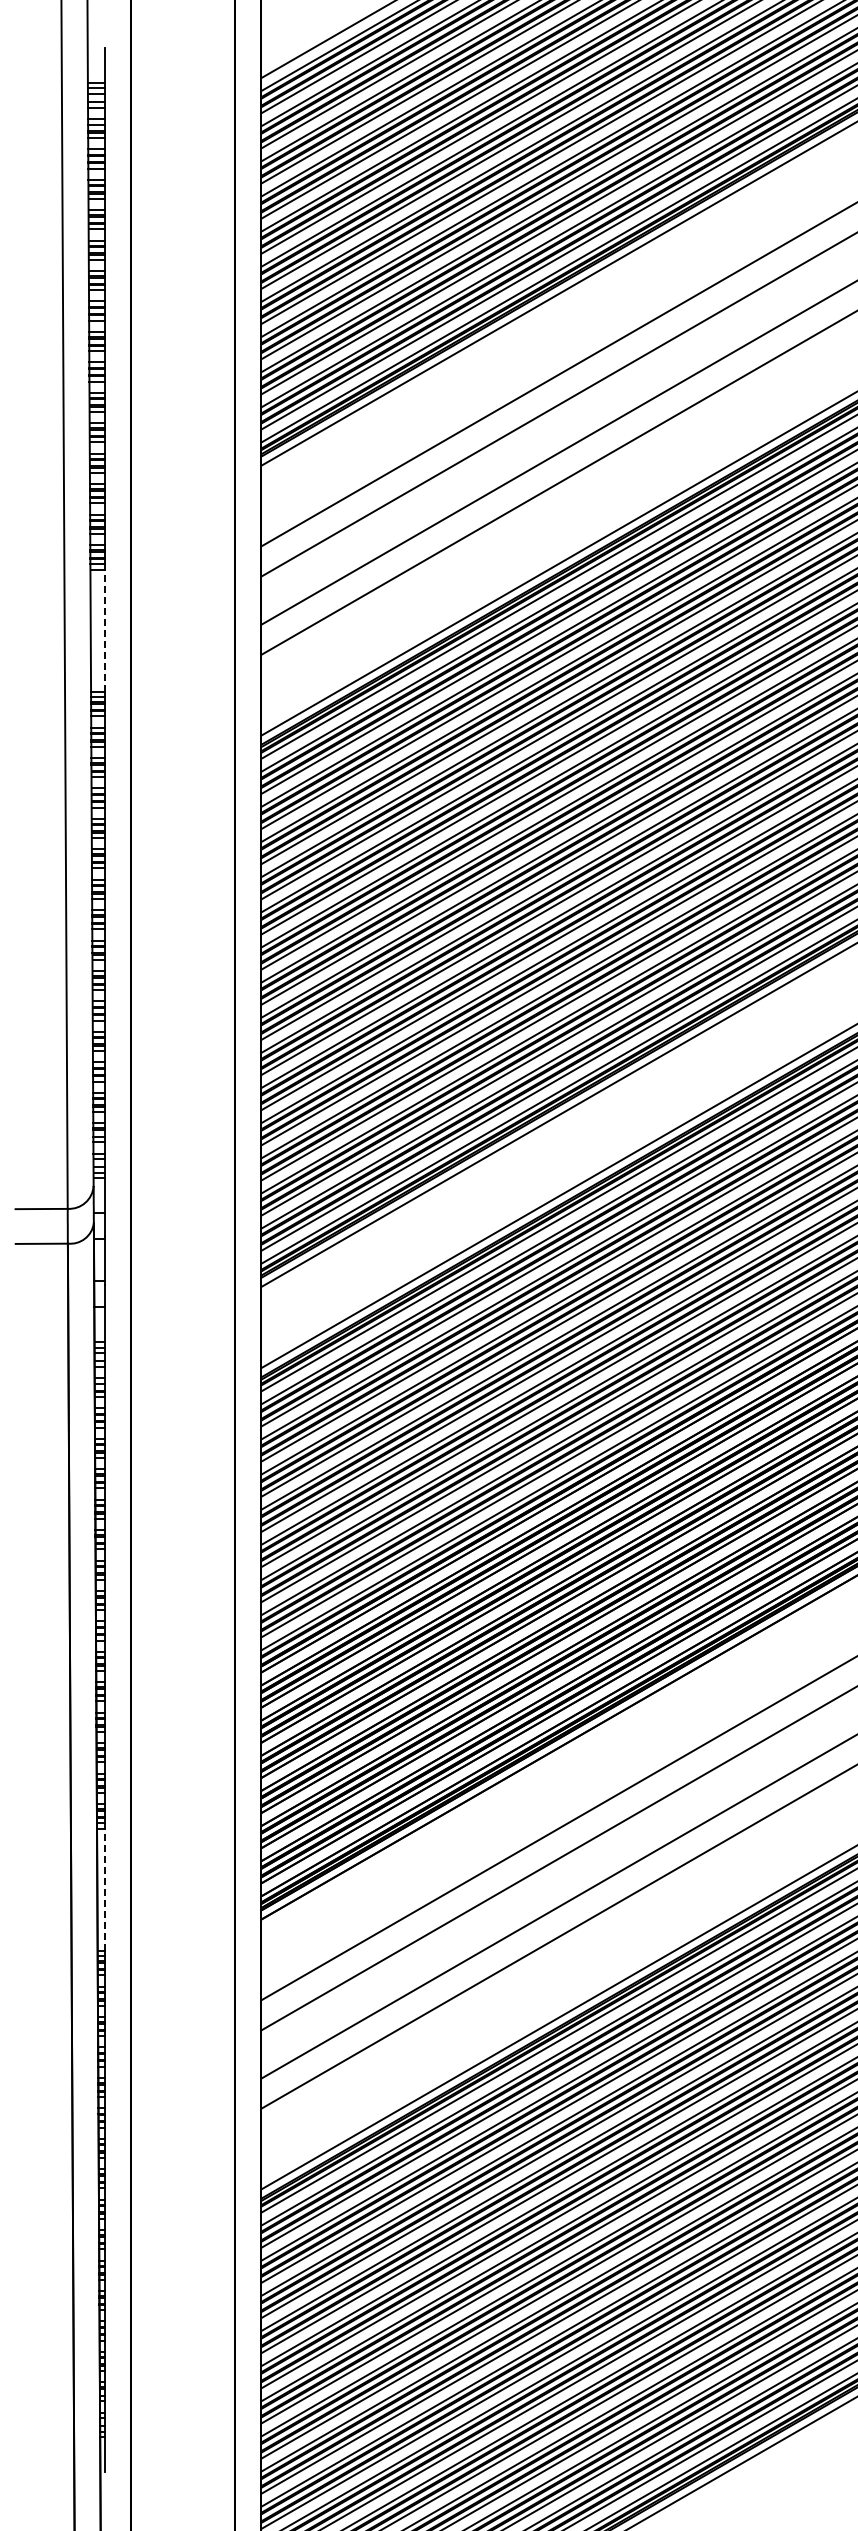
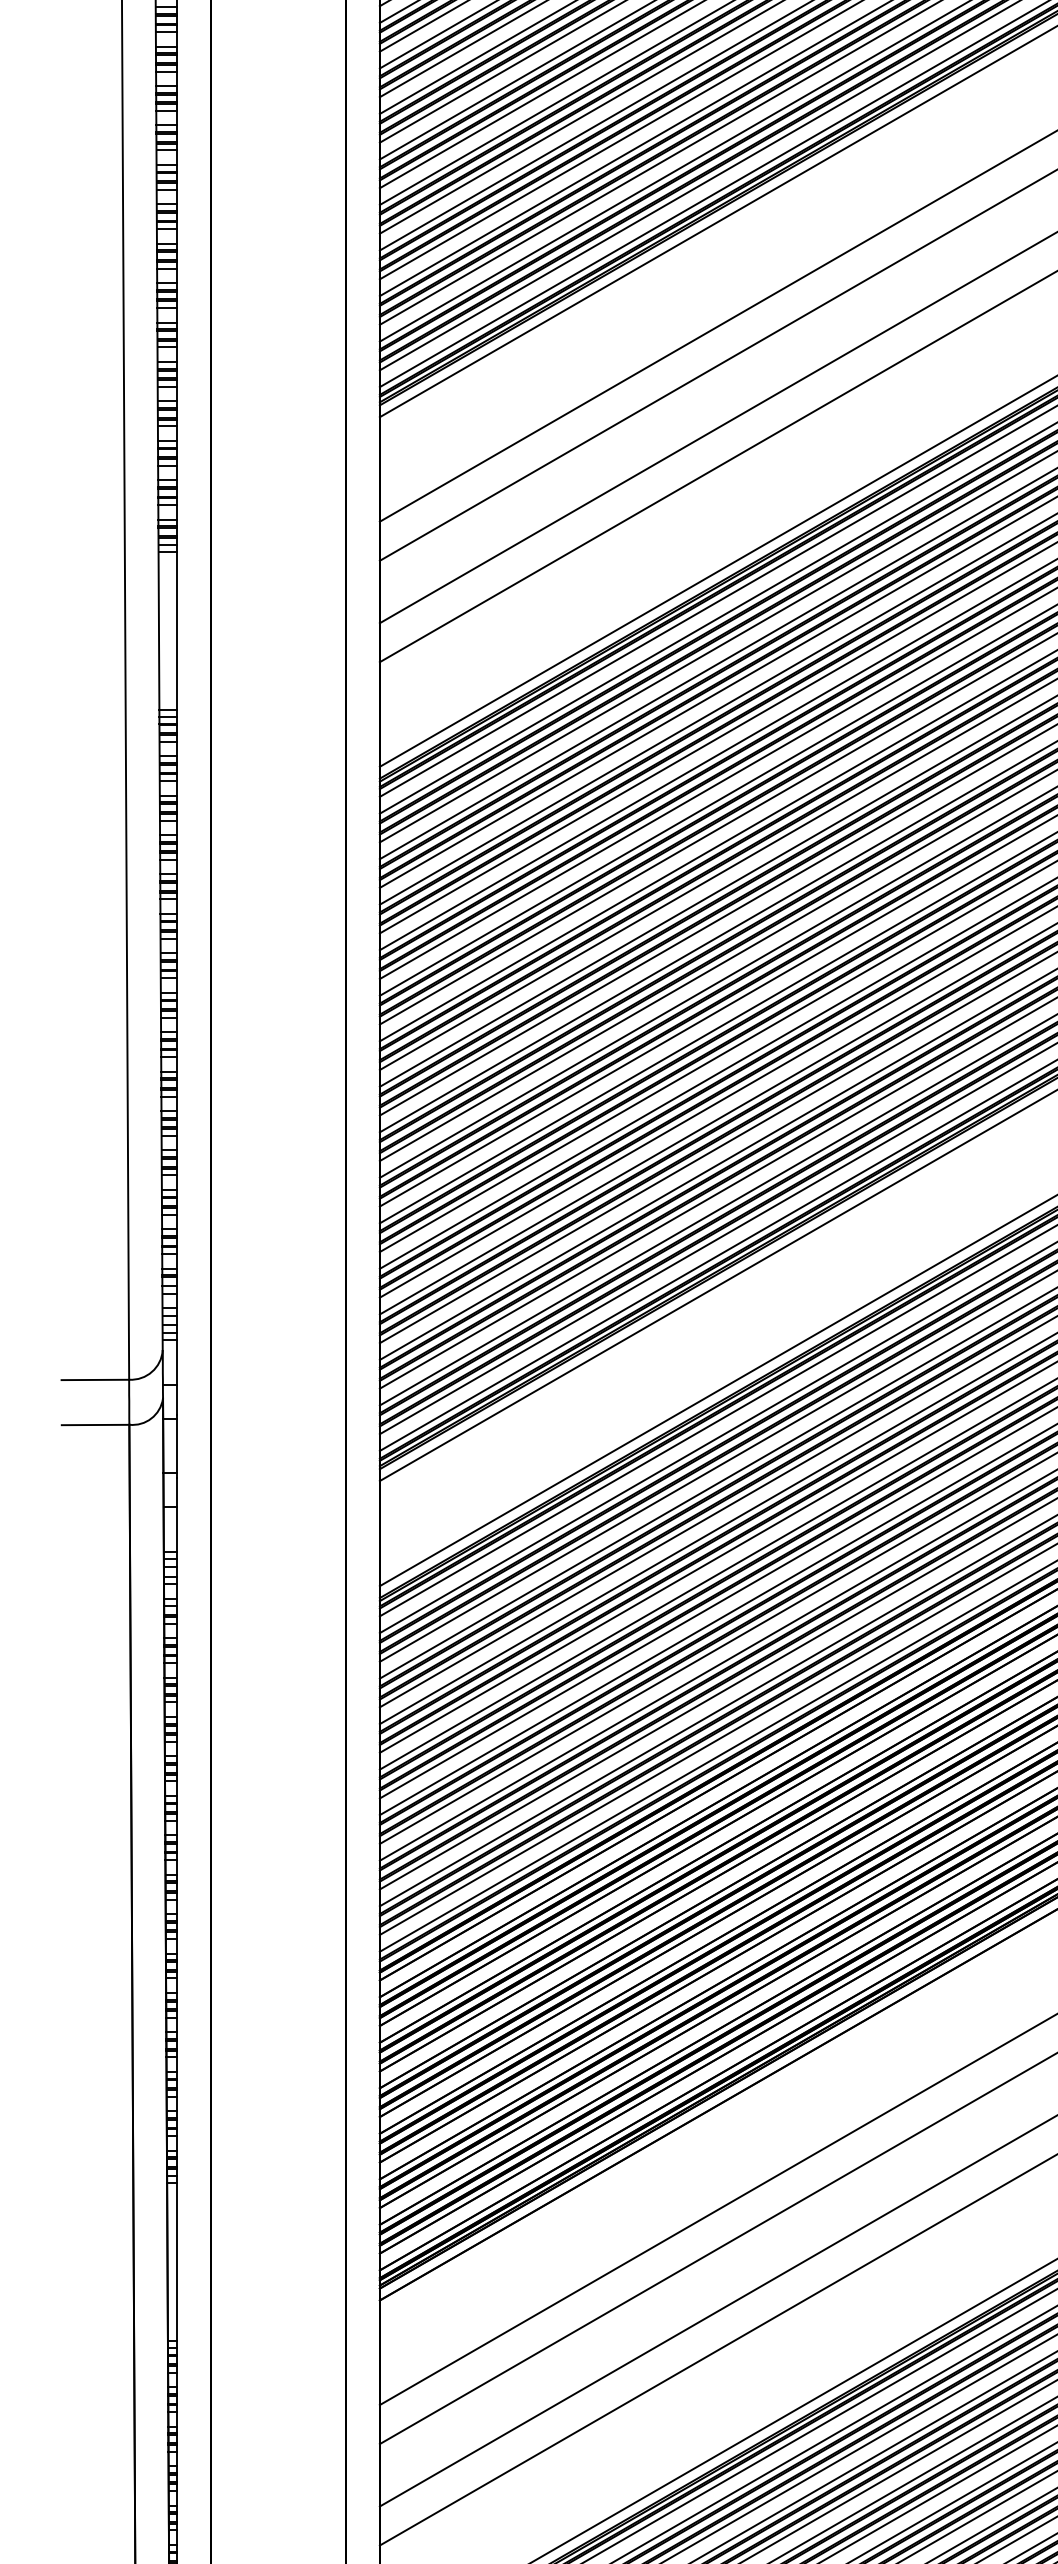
line: (104, 630) -> (176, 630), dashed -> solid
line: (104, 1889) -> (176, 2261), dashed -> solid

